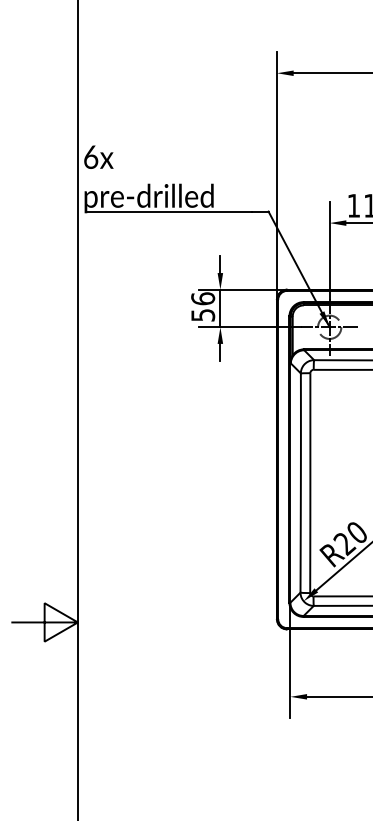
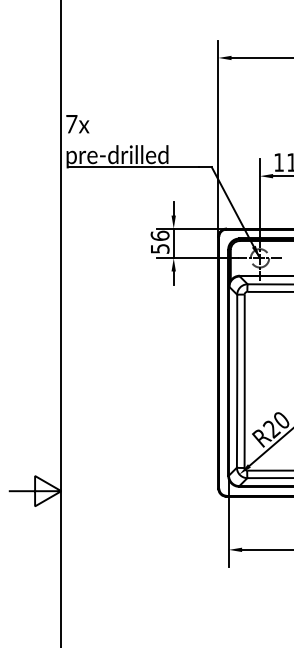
text: (90, 157) -> (71, 124), 6x -> 7x

